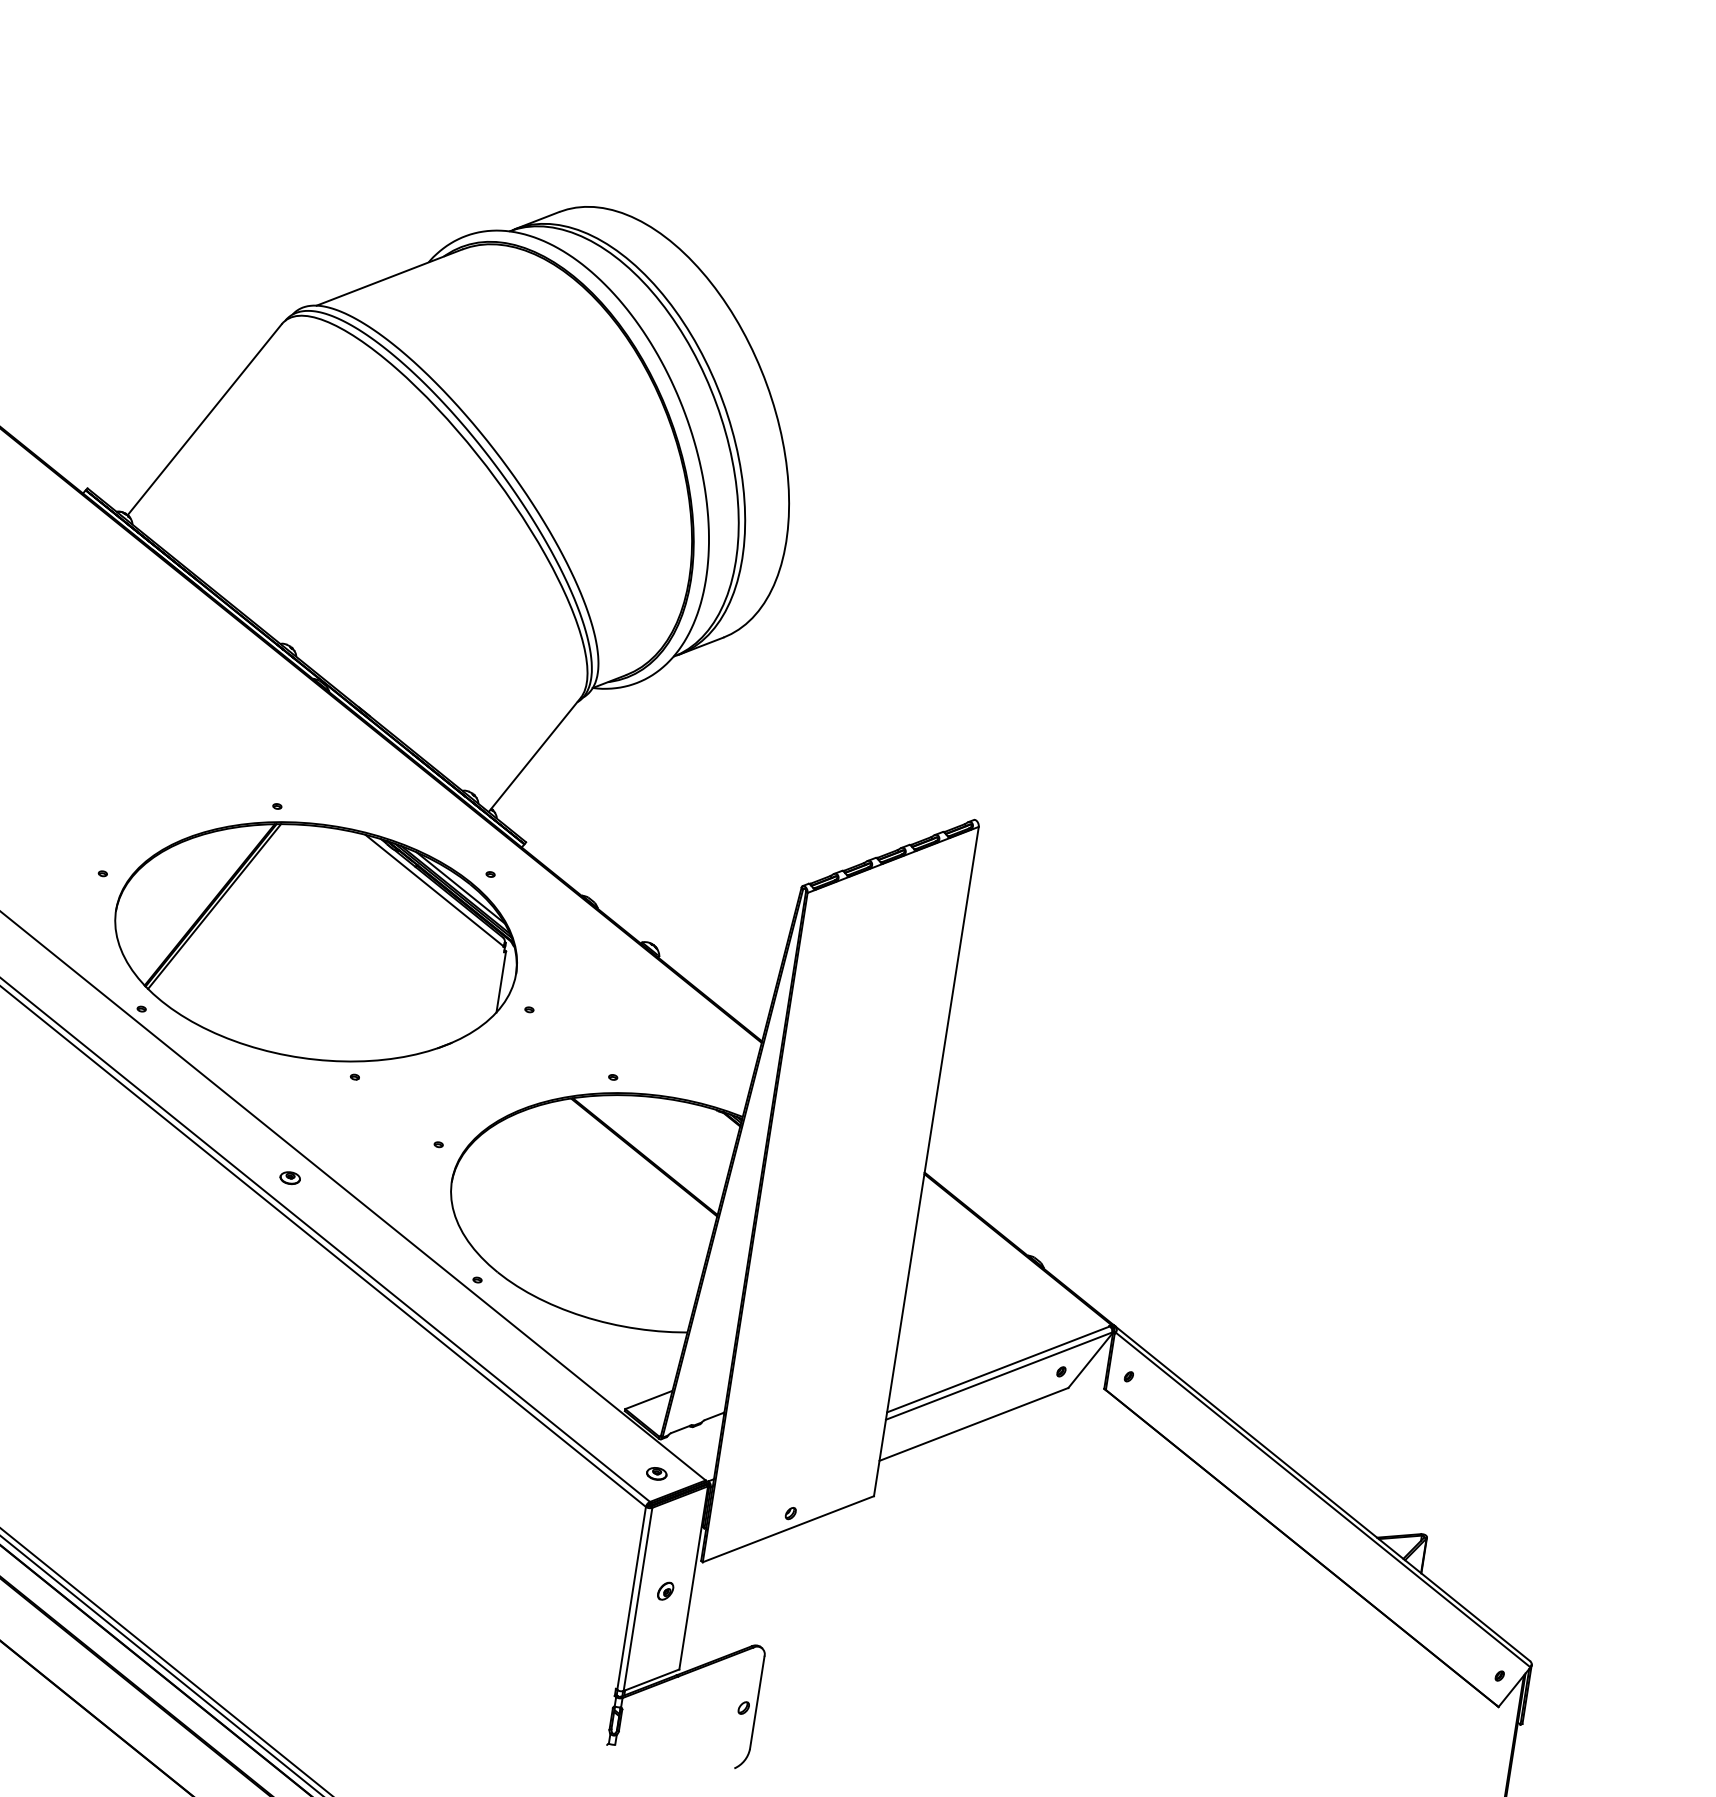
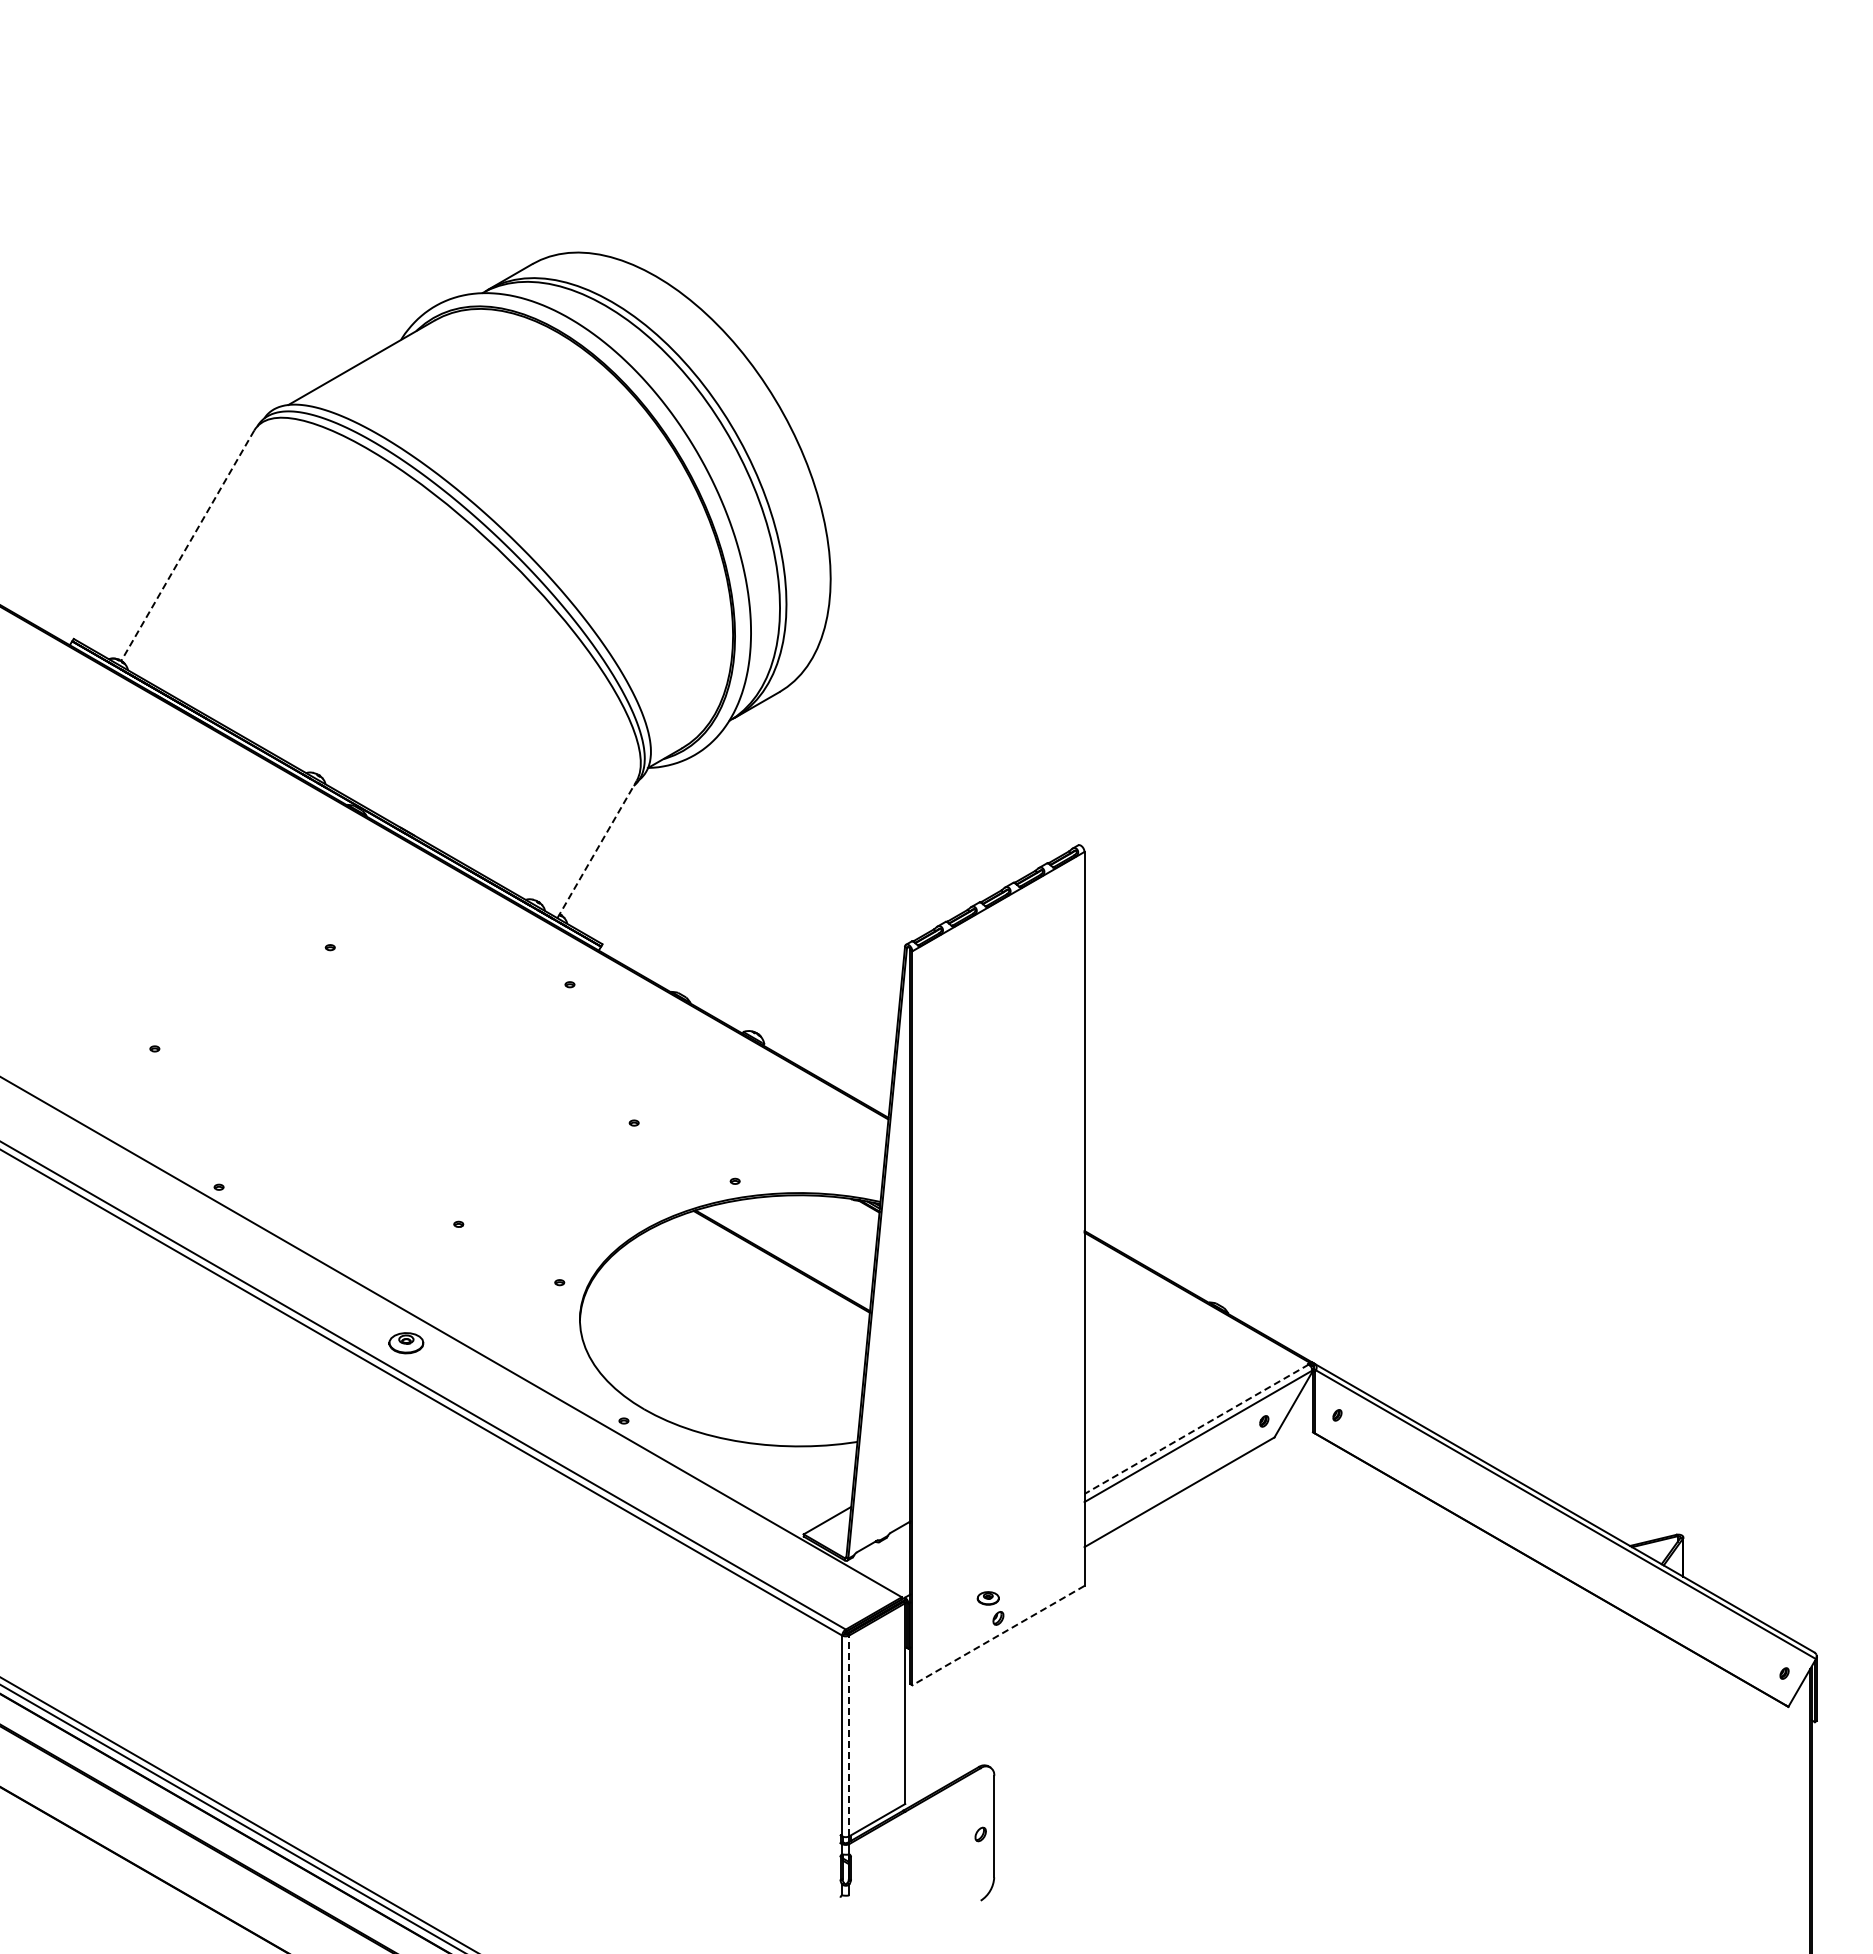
line: (204, 420) -> (187, 546), solid -> dashed
line: (535, 755) -> (597, 849), solid -> dashed
part: (316, 941) -> (394, 1085), removed
part: (290, 1178) -> (406, 1343), size x1.6
line: (998, 1369) -> (1196, 1429), solid -> dashed
part: (656, 1473) -> (987, 1598), moved
line: (788, 1529) -> (998, 1635), solid -> dashed
part: (664, 1591) -> (876, 1722), removed
line: (638, 1599) -> (849, 1735), solid -> dashed

